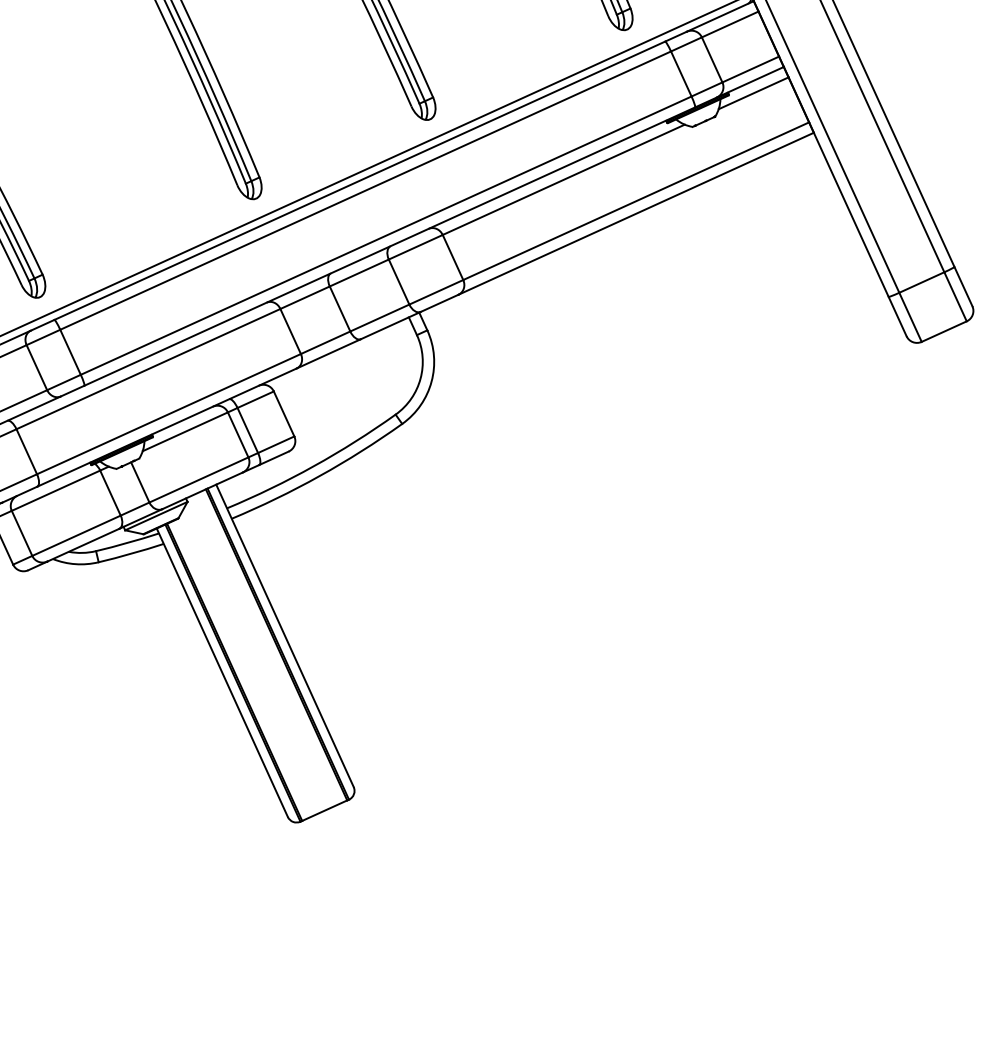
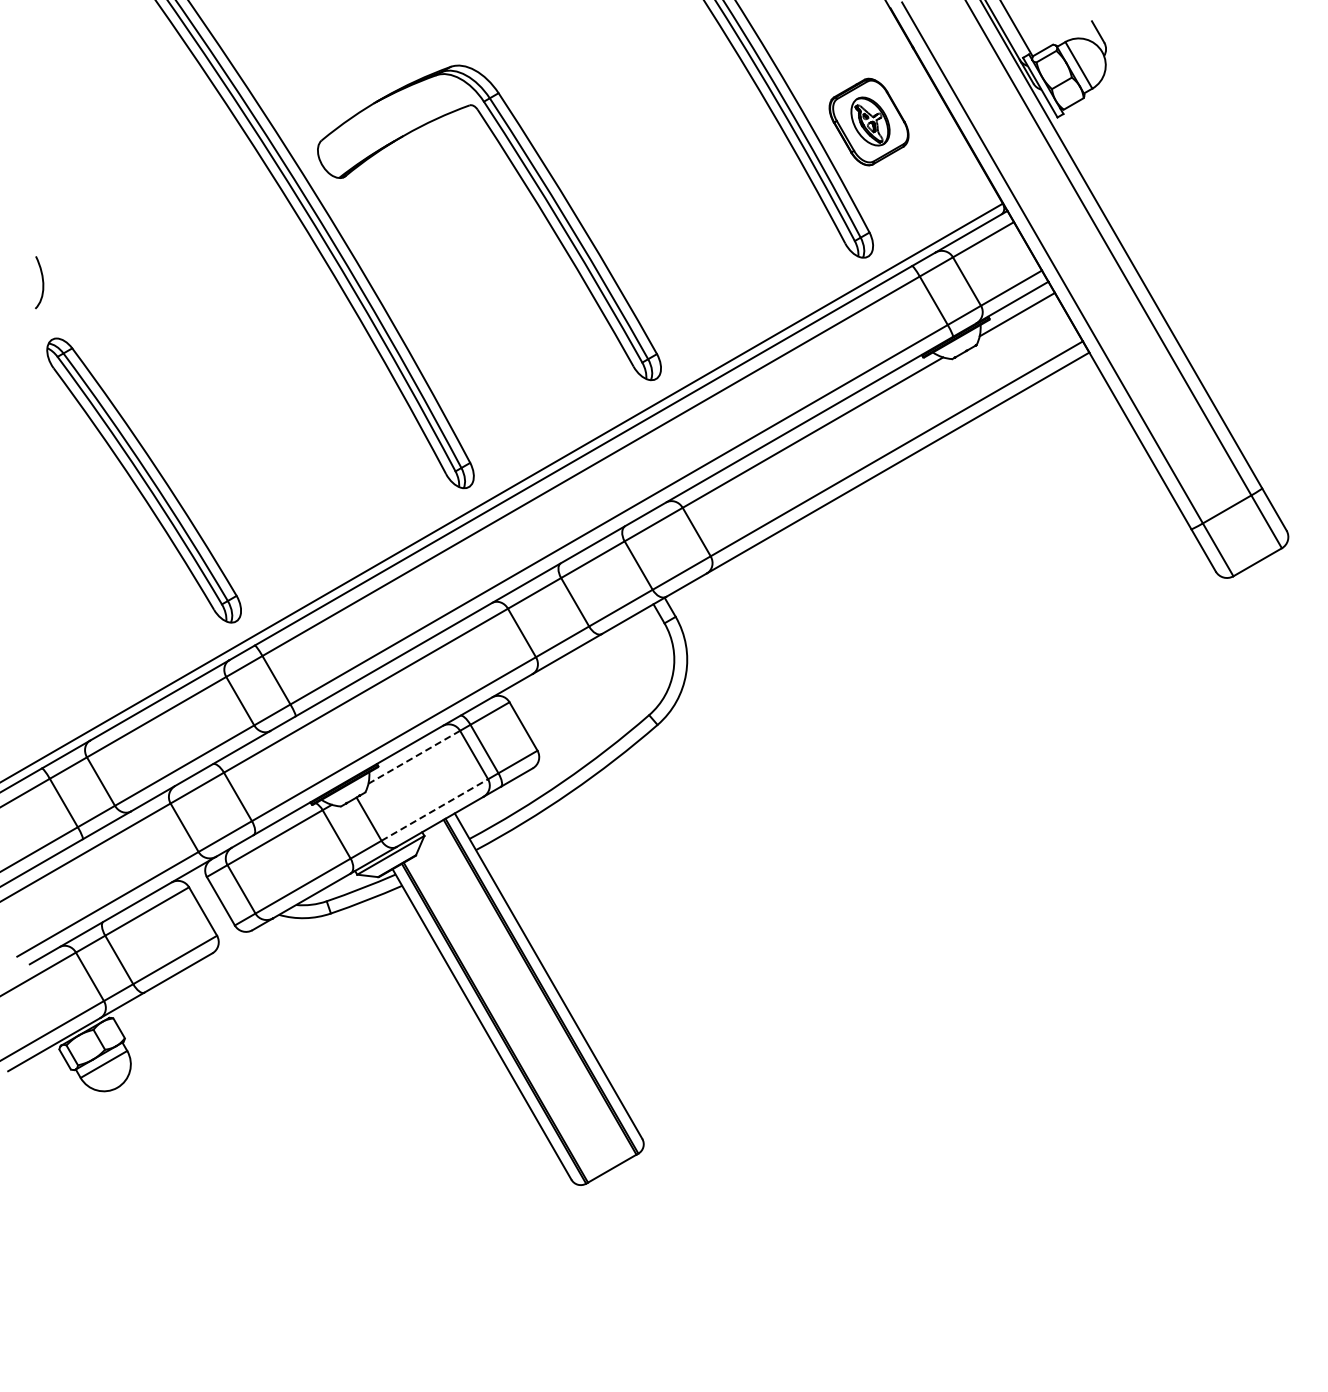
line: (185, 432) -> (414, 757), solid -> dashed
line: (198, 480) -> (434, 810), solid -> dashed

